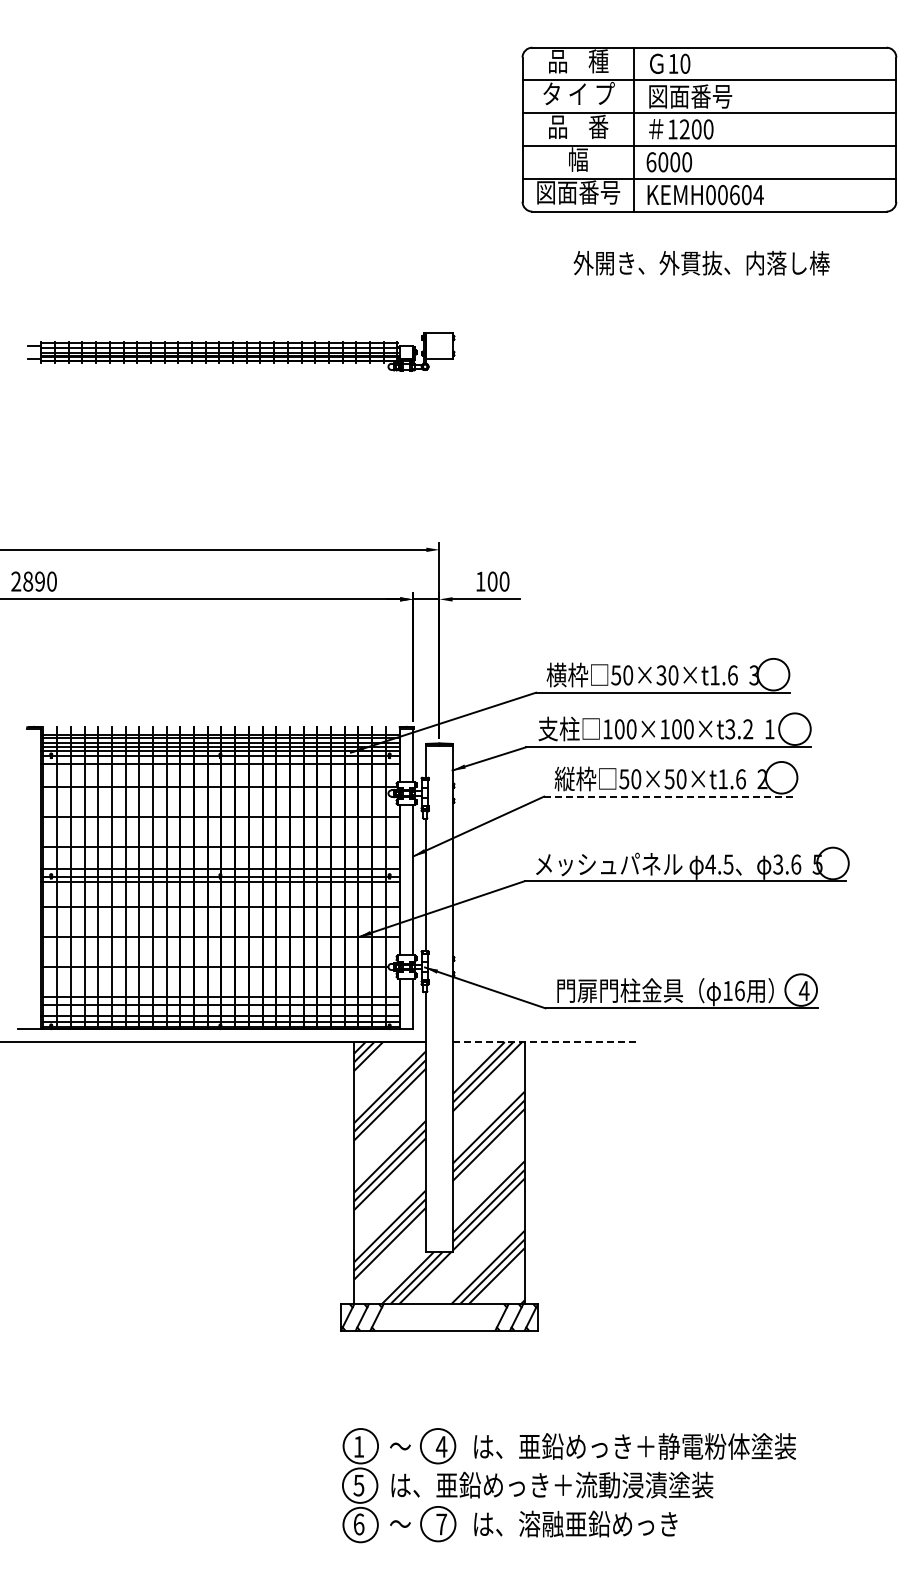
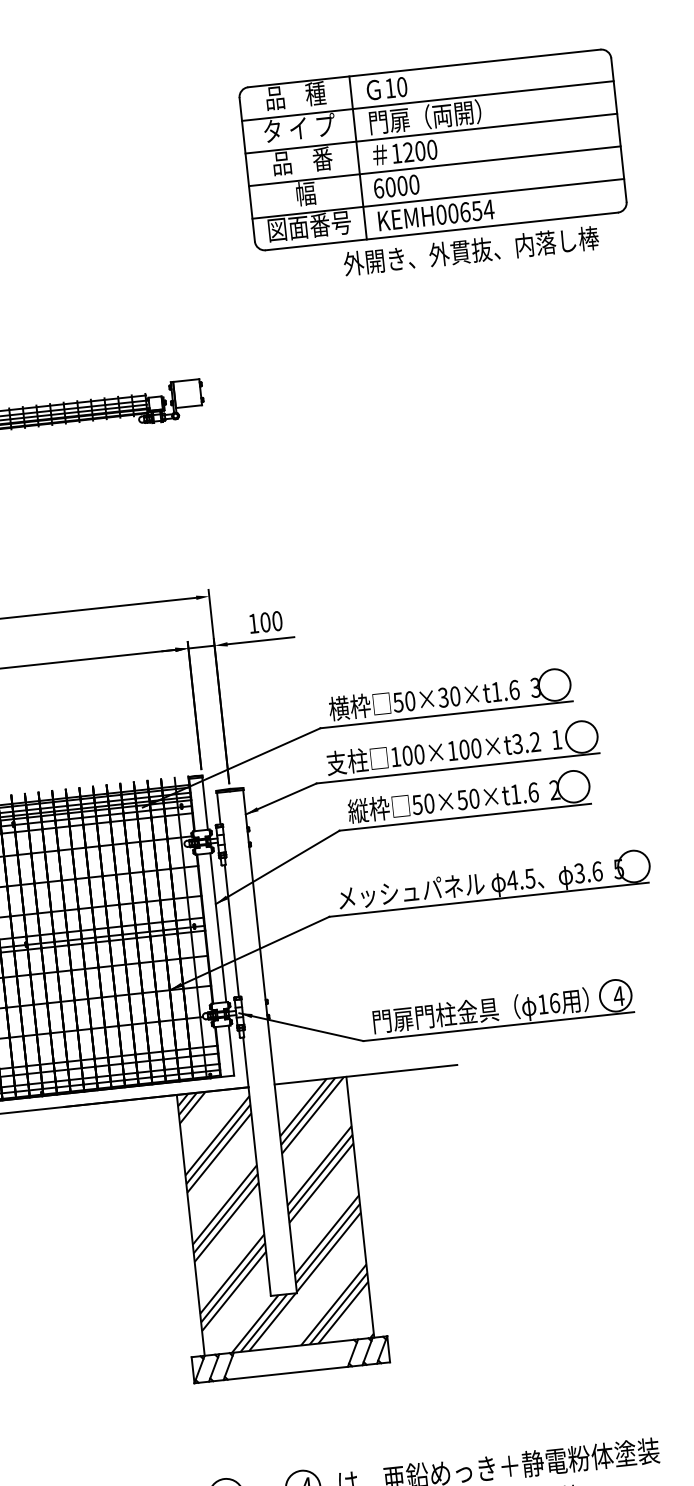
text: (705, 95) -> (425, 116), 図面番号 -> 門扉（両開）
text: (746, 195) -> (476, 211), KEMH00604 -> KEMH00654
text: (701, 262) -> (471, 250), moved
line: (671, 796) -> (466, 817), dashed -> solid
line: (544, 1042) -> (366, 1075), dashed -> solid

